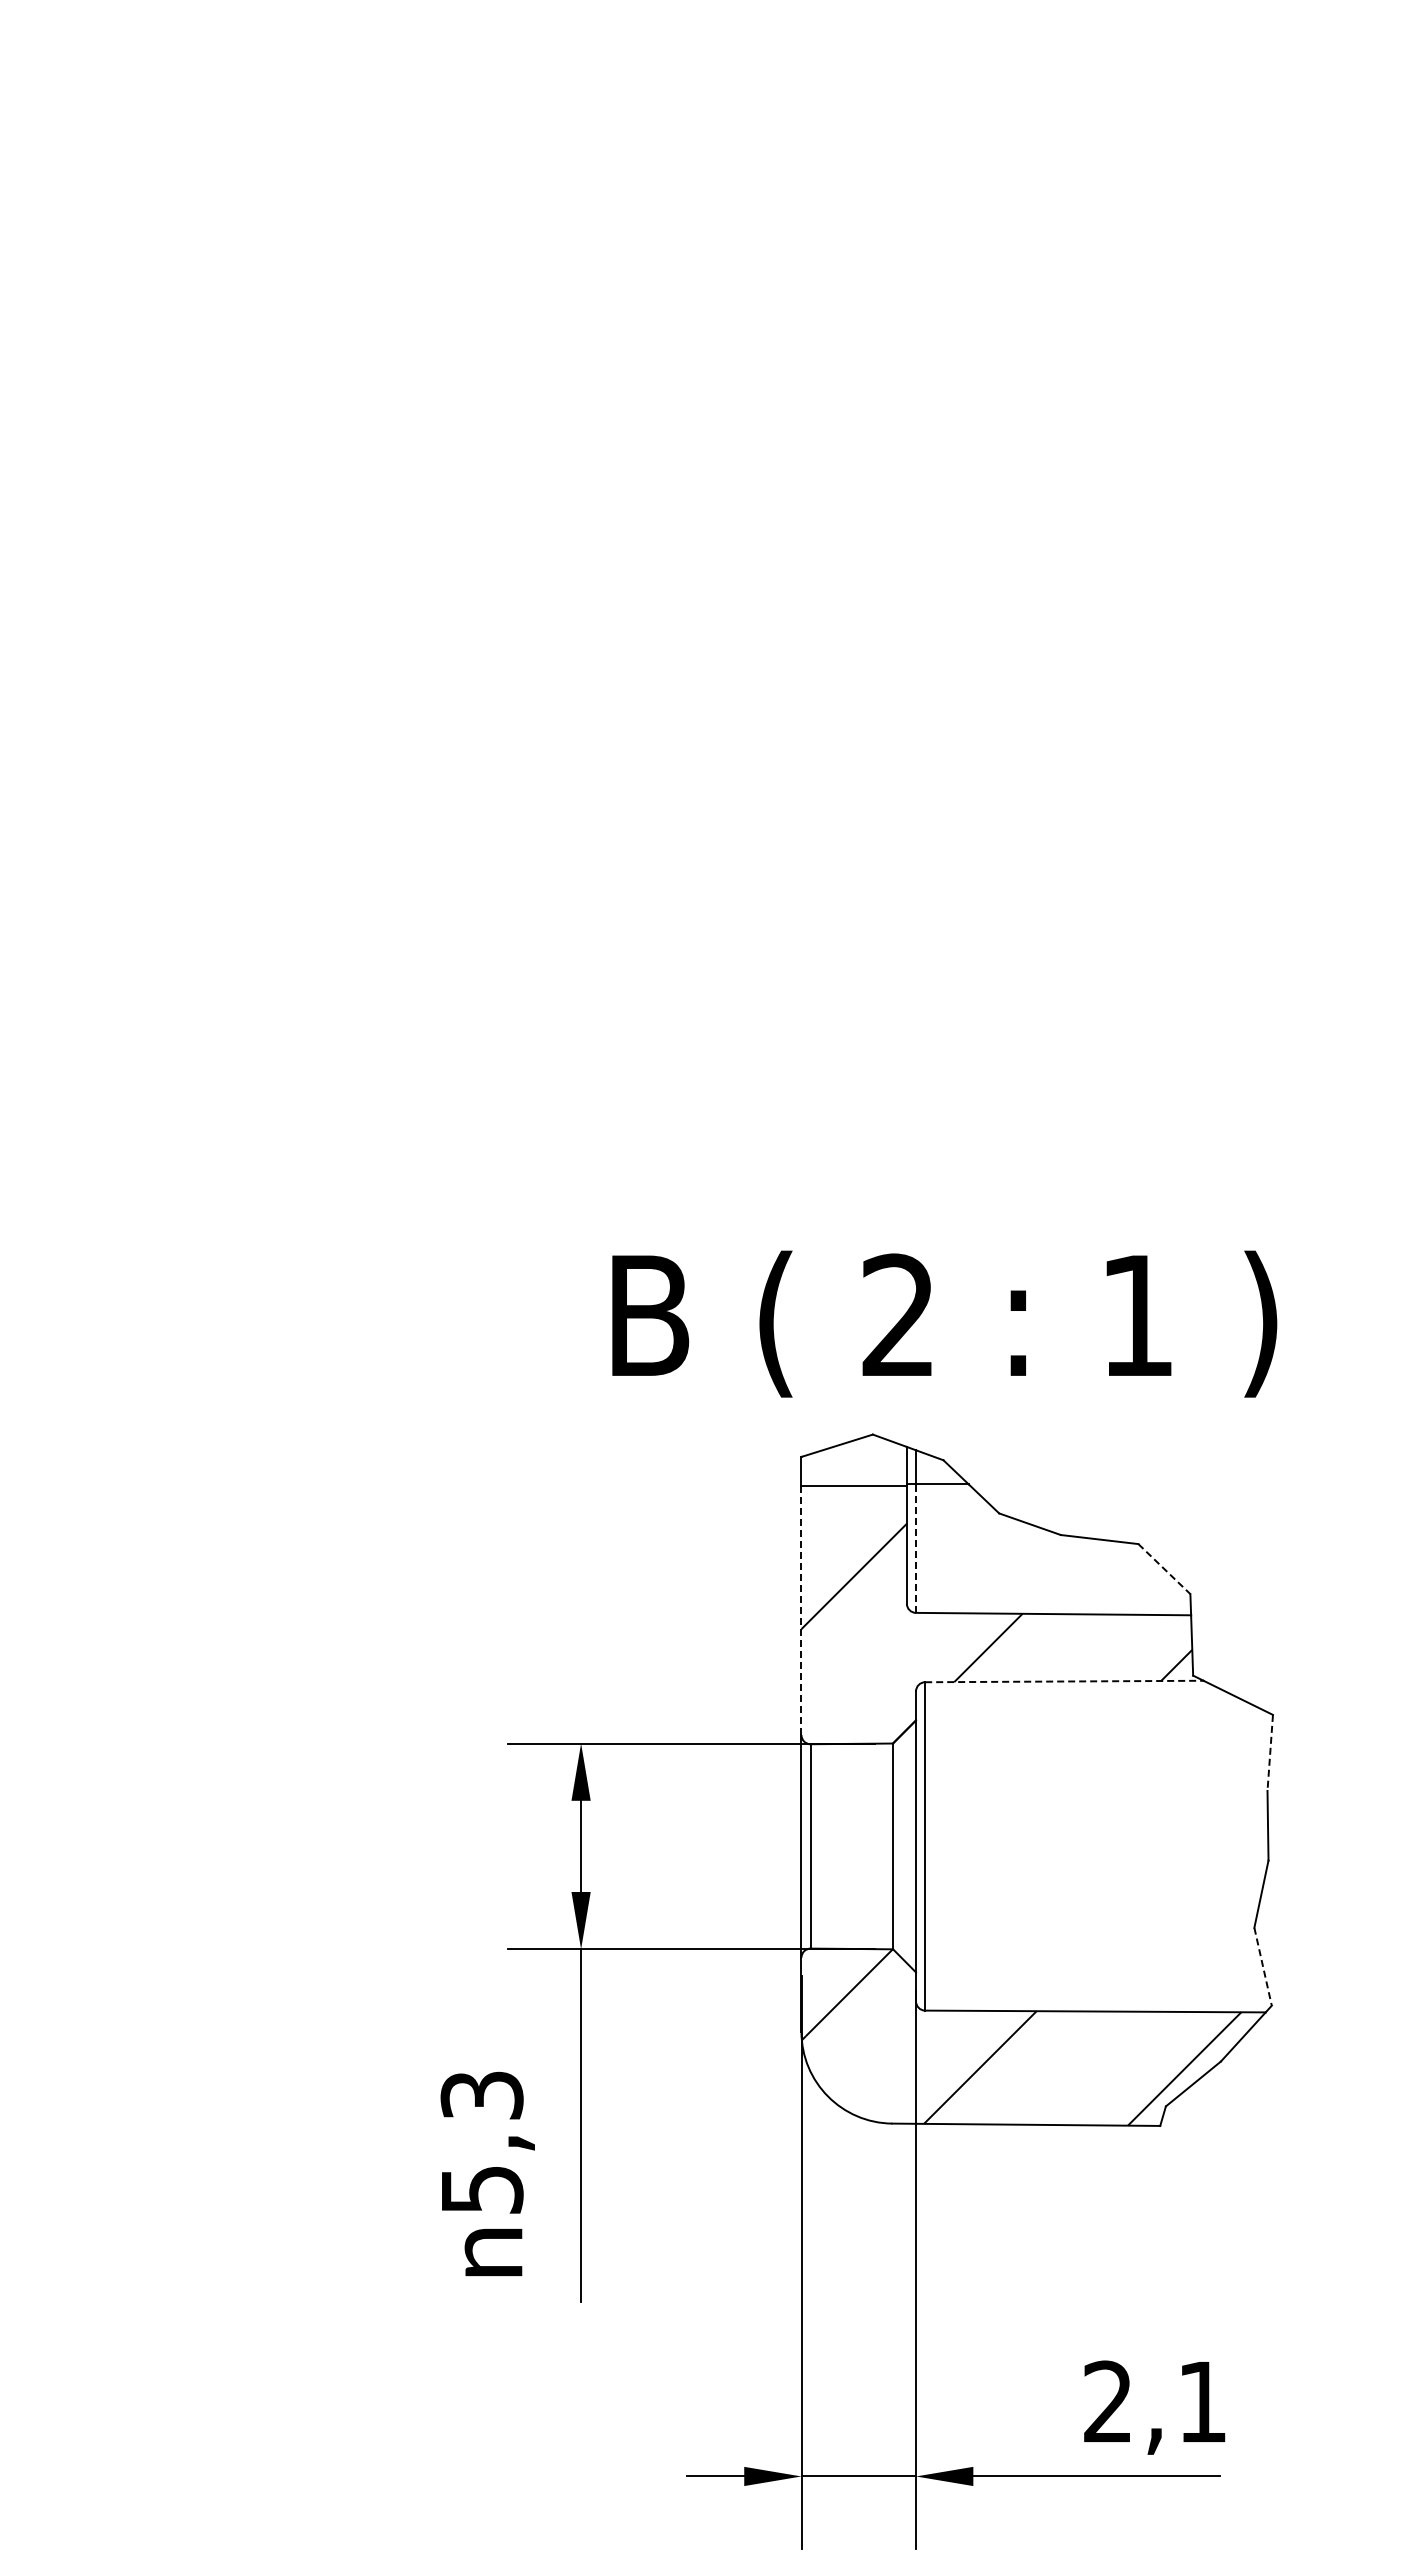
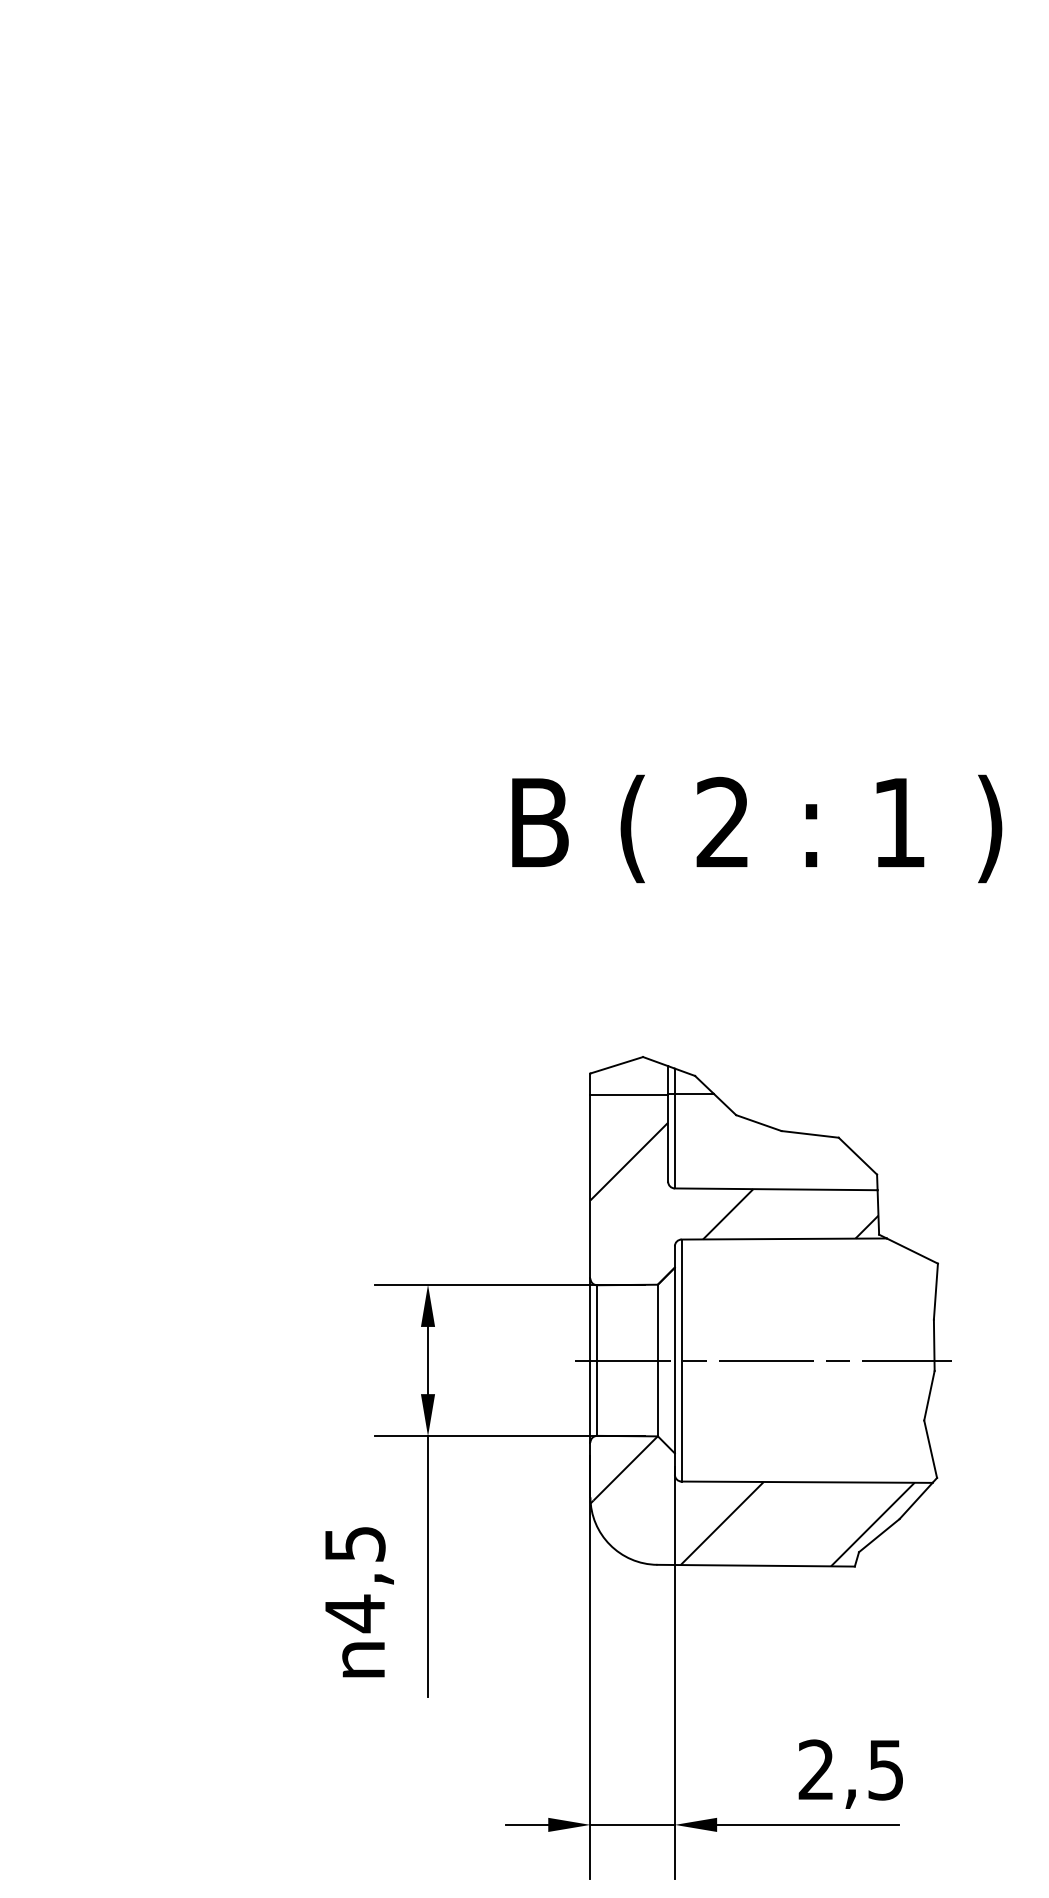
text: (944, 1323) -> (757, 828), moved
line: (915, 1548) -> (674, 1140), dashed -> solid
line: (1164, 1569) -> (857, 1156), dashed -> solid
line: (801, 1611) -> (590, 1187), dashed -> solid
line: (1064, 1681) -> (784, 1239), dashed -> solid
line: (1270, 1753) -> (936, 1292), dashed -> solid
line: (1035, 1846) -> (762, 1360), added
line: (1263, 1966) -> (930, 1449), dashed -> solid
text: (481, 2143) -> (354, 1579), 5,3 -> 4,5
text: (1202, 2402) -> (885, 1770), 2,1 -> 2,5

